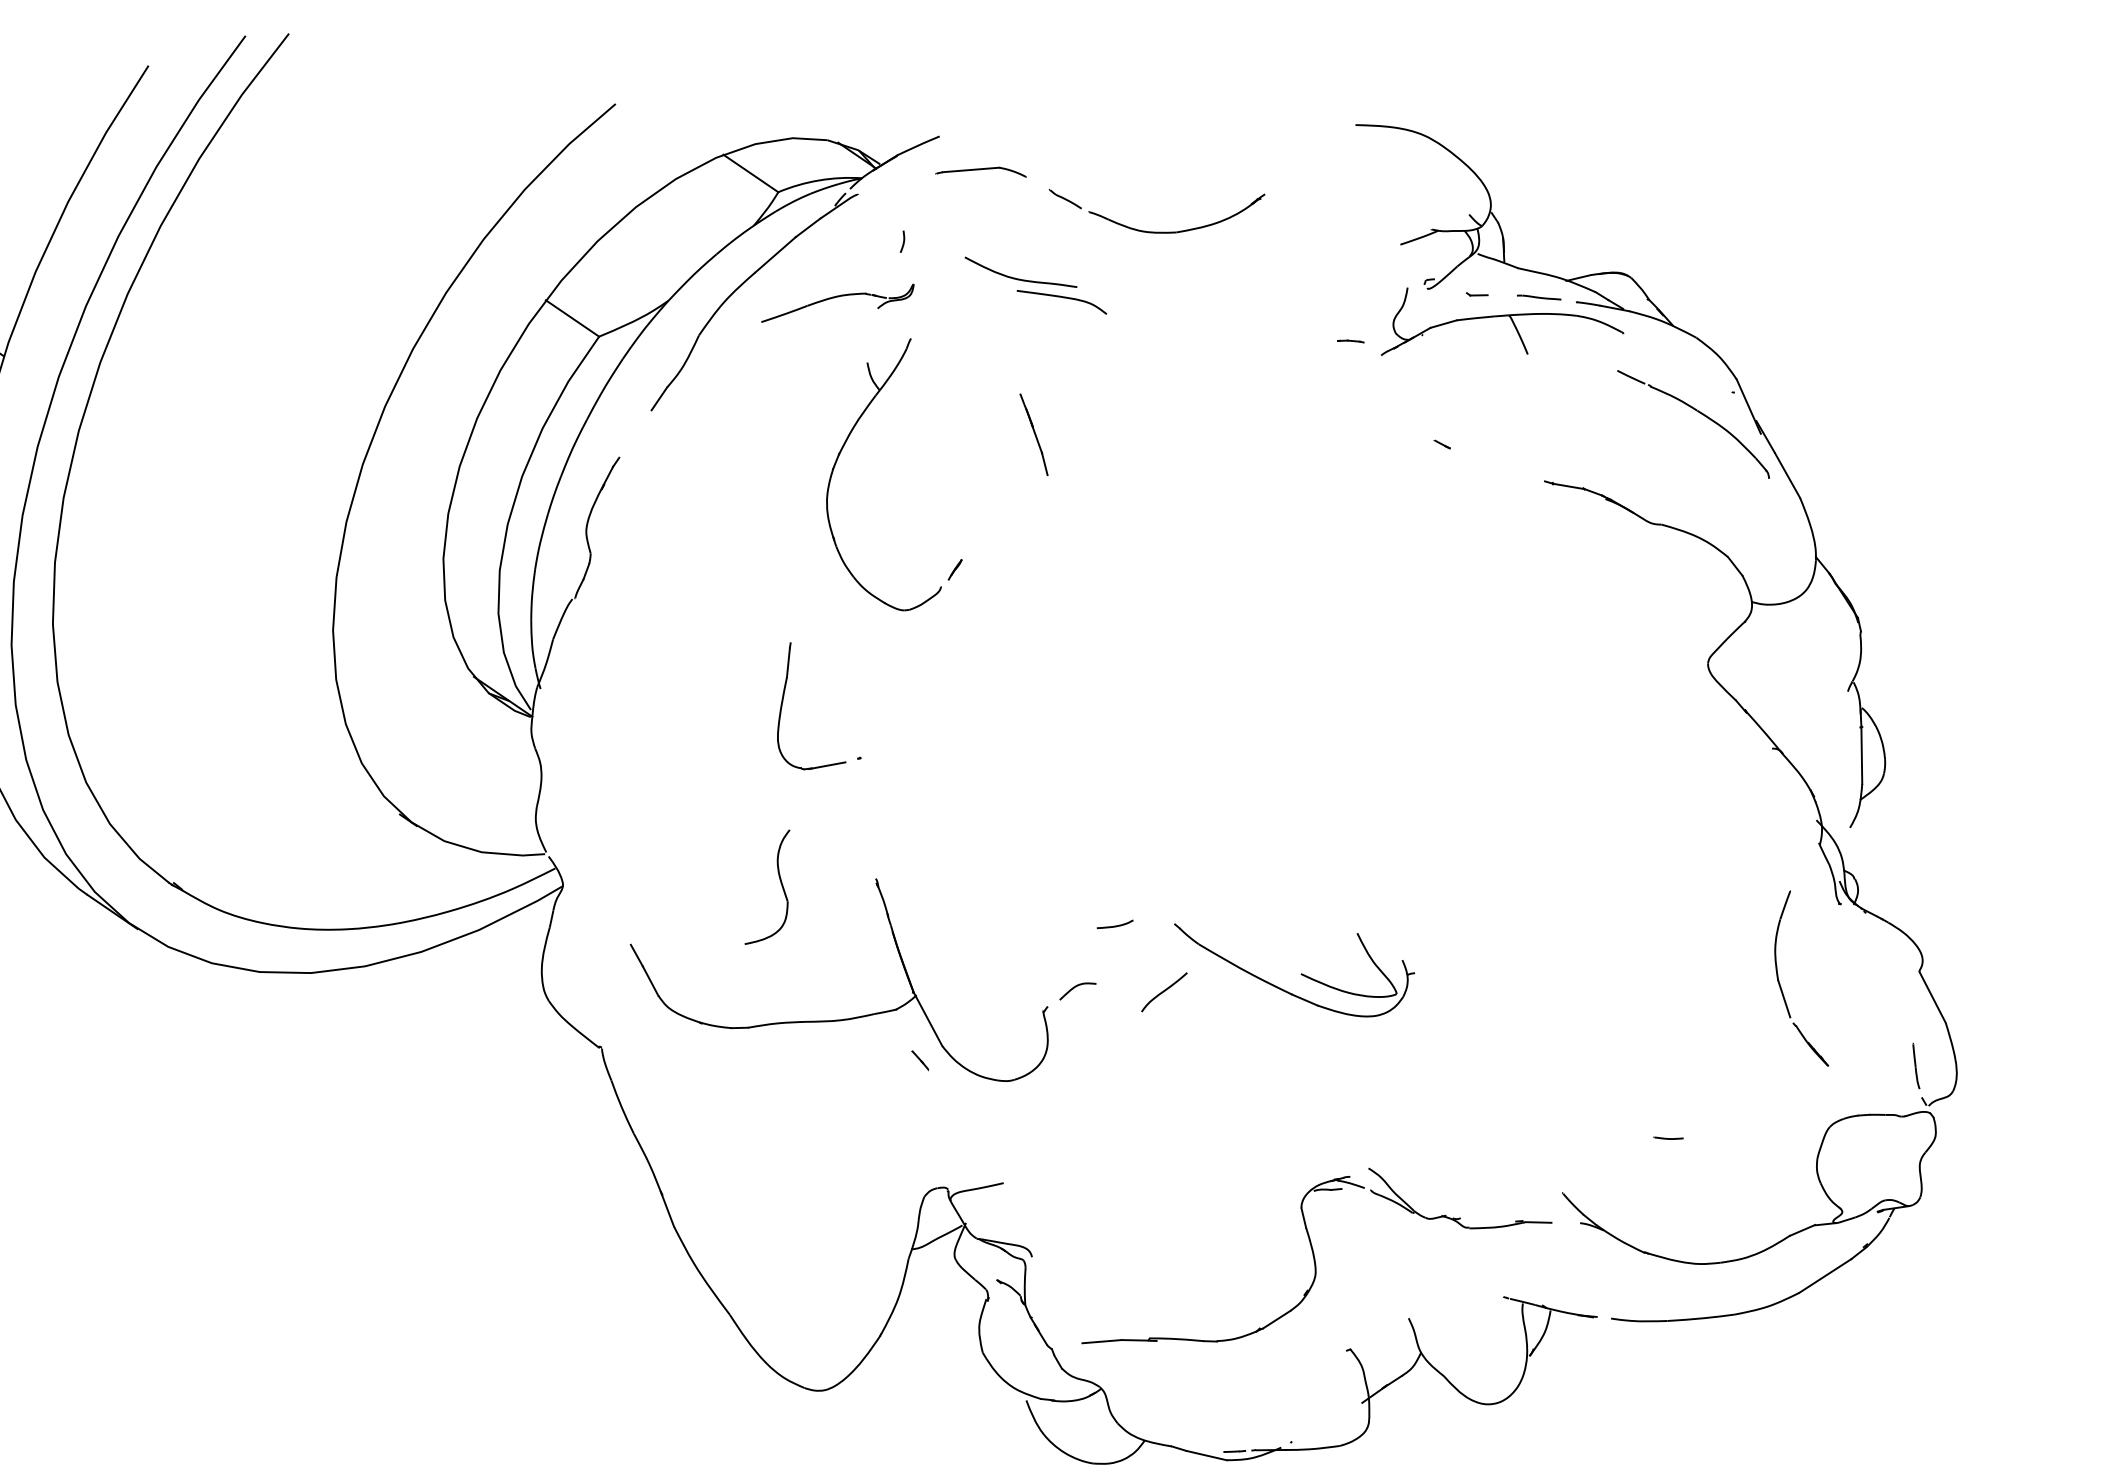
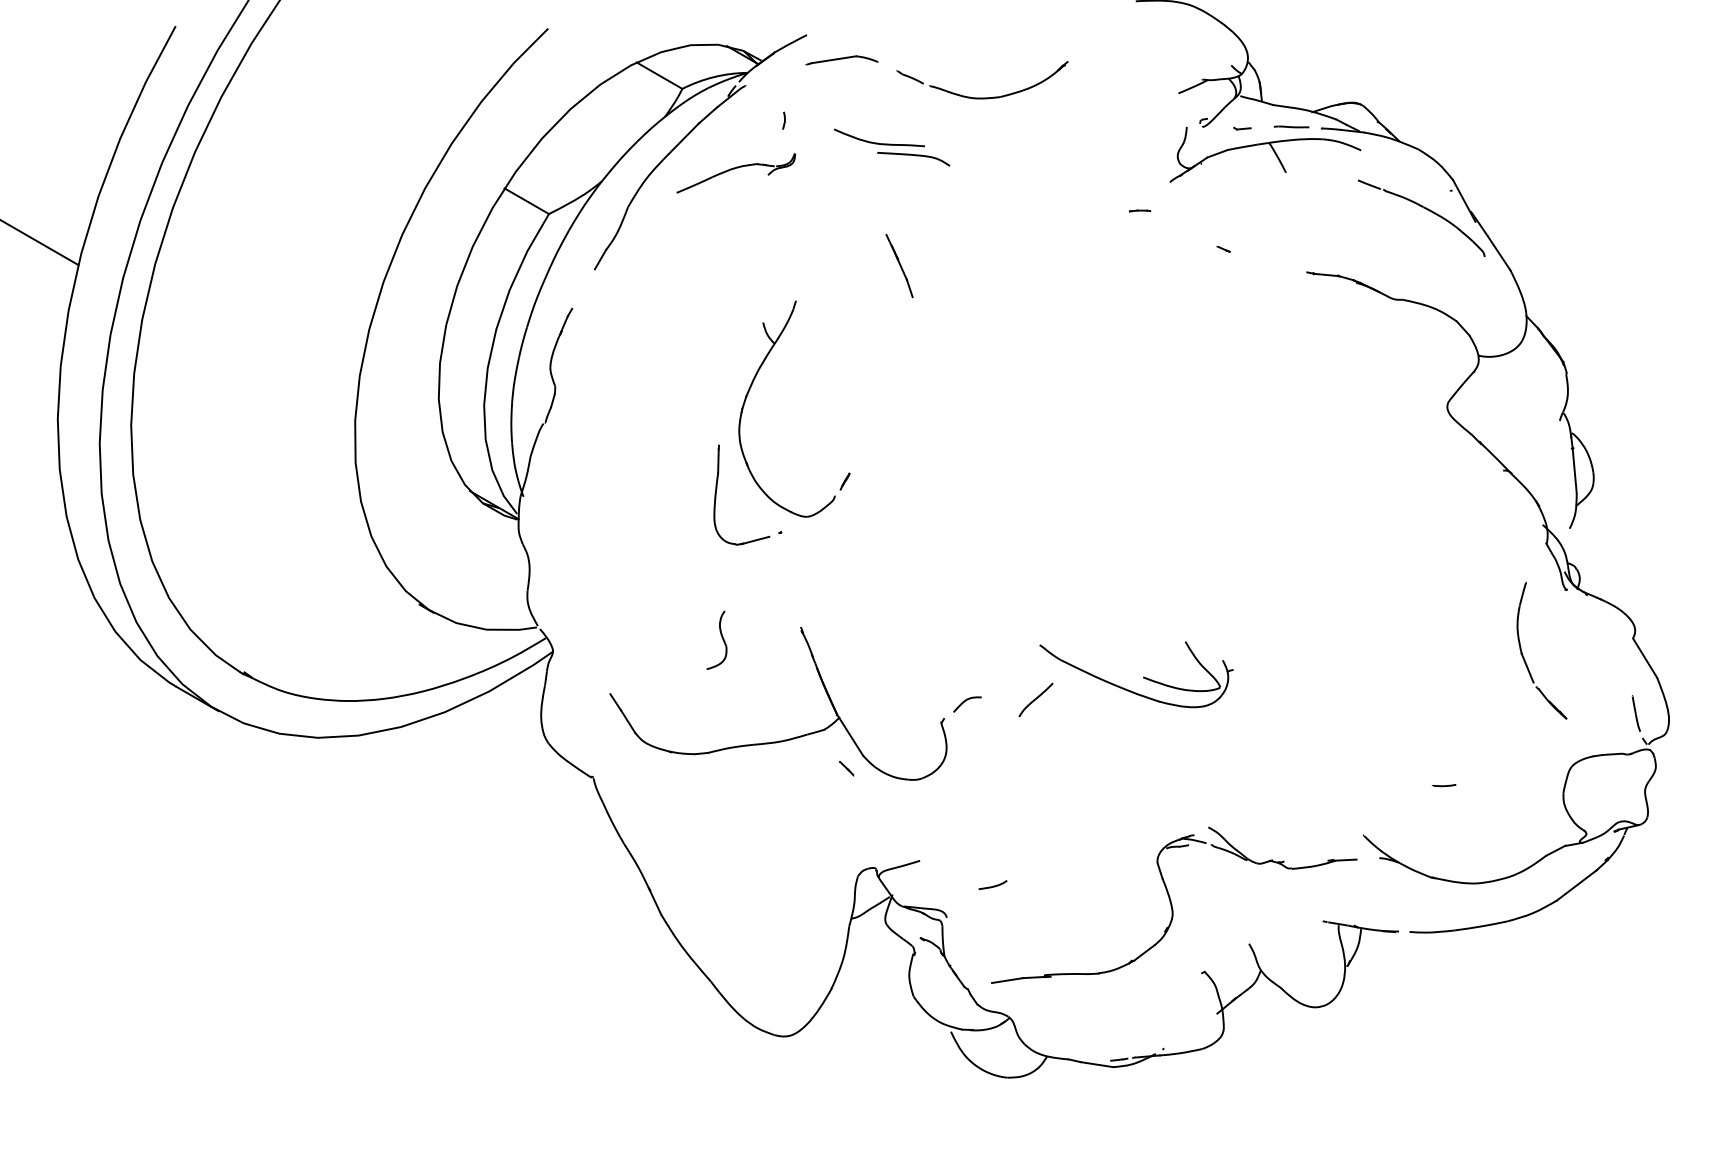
line: (1351, 340) -> (1140, 210), moved
part: (846, 442) -> (751, 387), moved
part: (769, 886) -> (716, 639), size x0.62
curve: (1115, 924) -> (993, 885), moved

